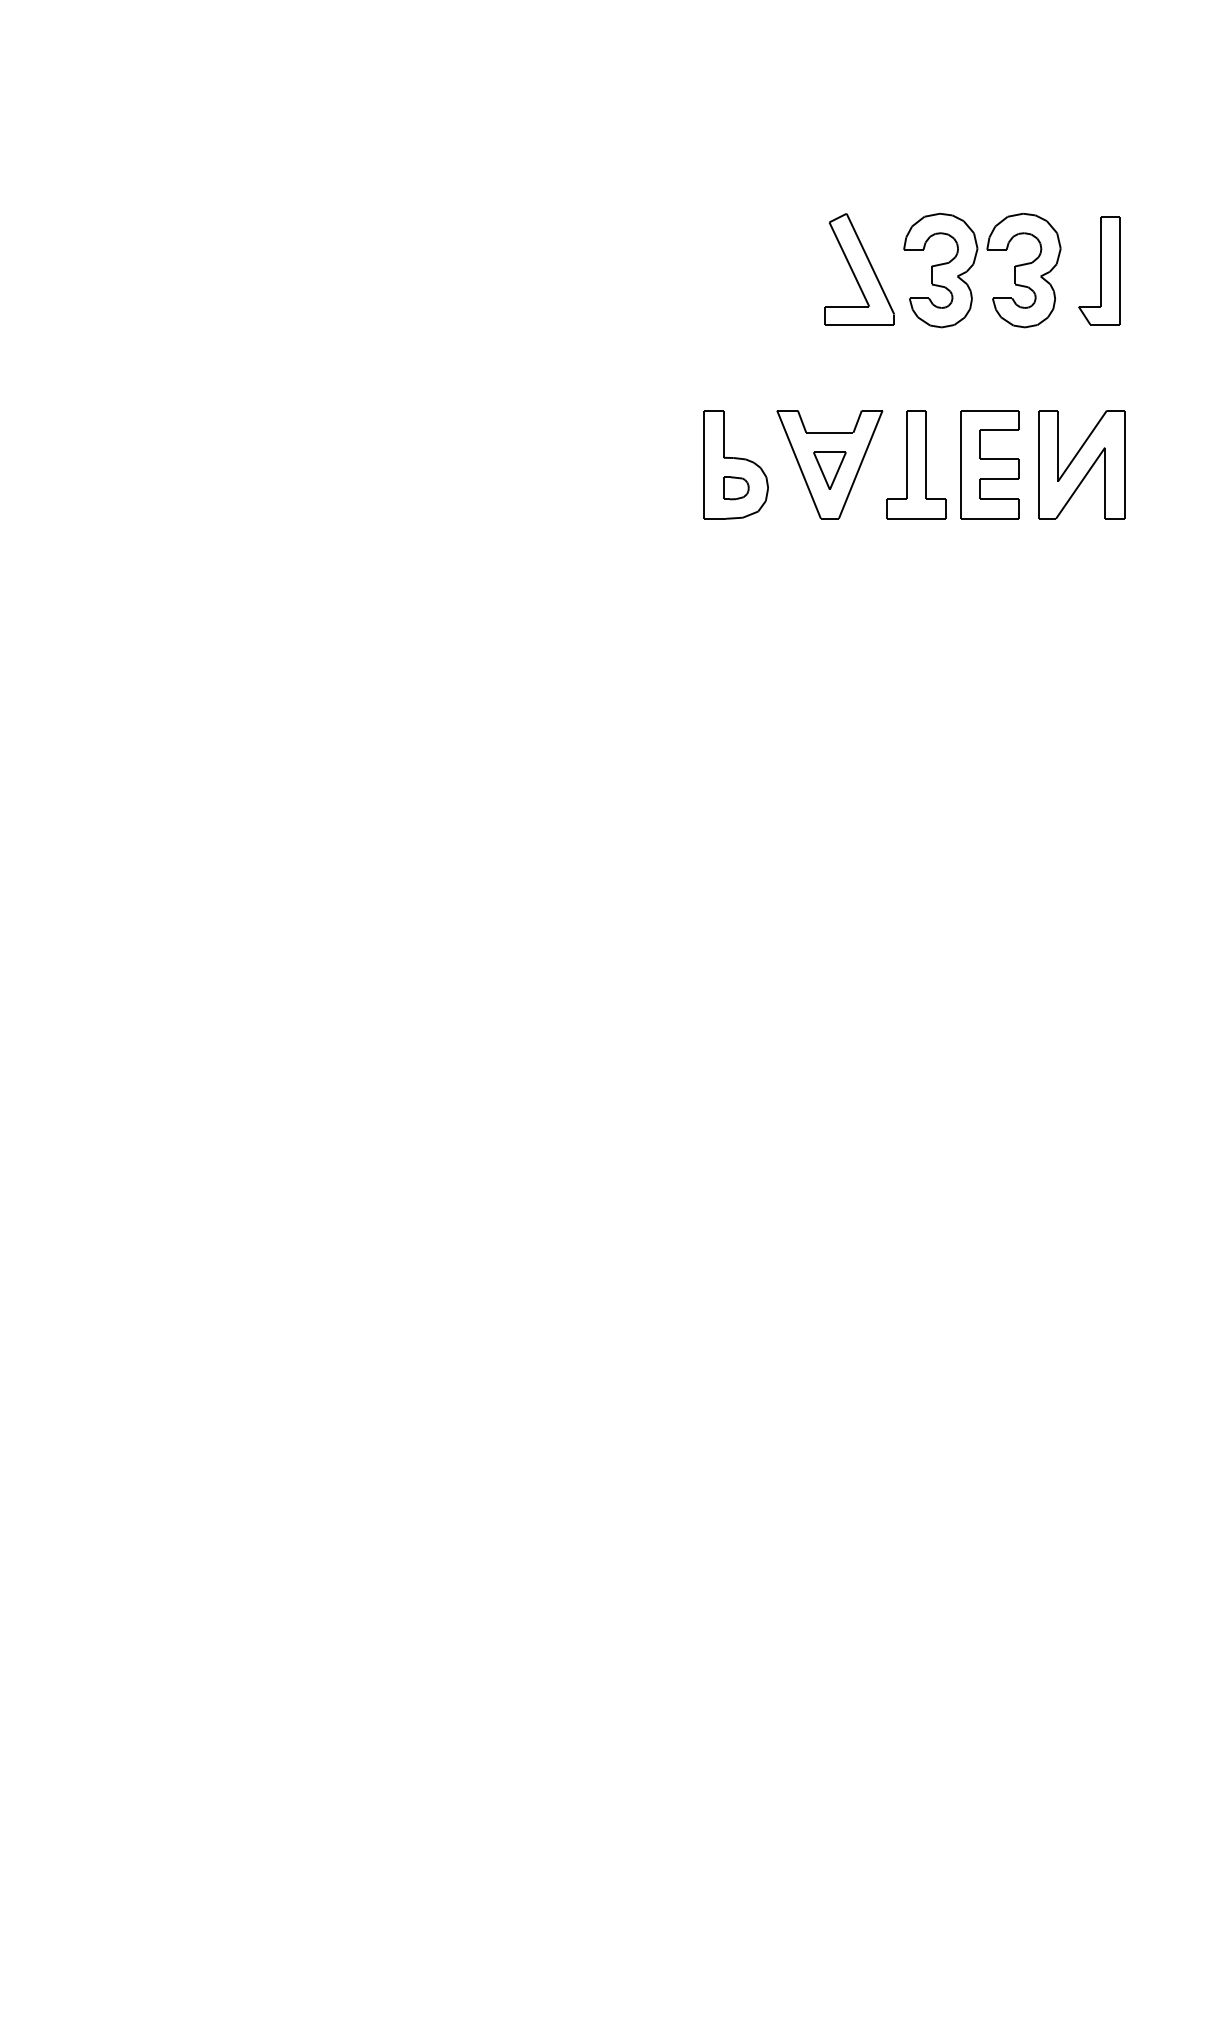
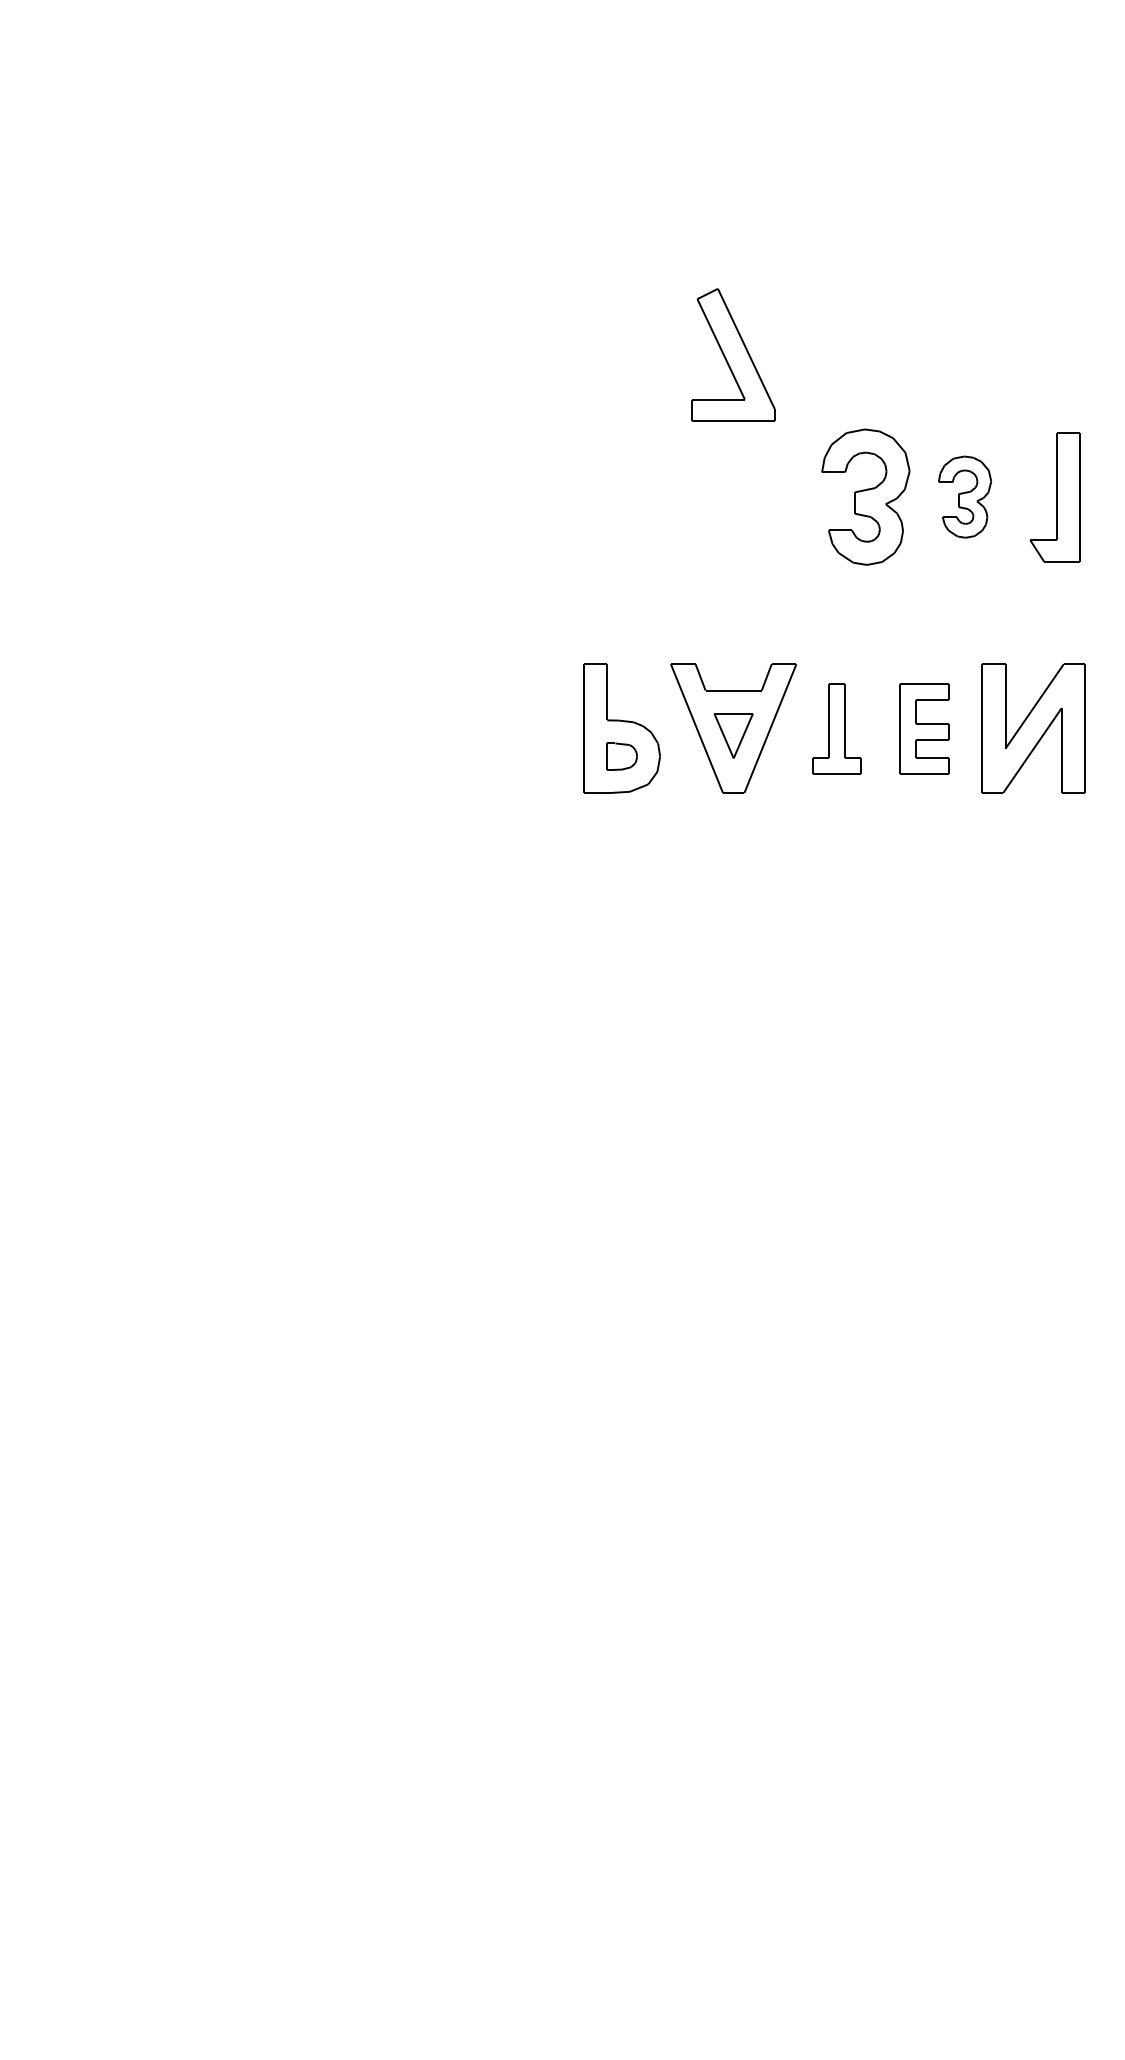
part: (859, 269) -> (733, 355), moved
part: (1023, 270) -> (964, 497), size x0.6
part: (916, 464) -> (836, 728), size x0.7
part: (989, 464) -> (923, 728), size x0.7

